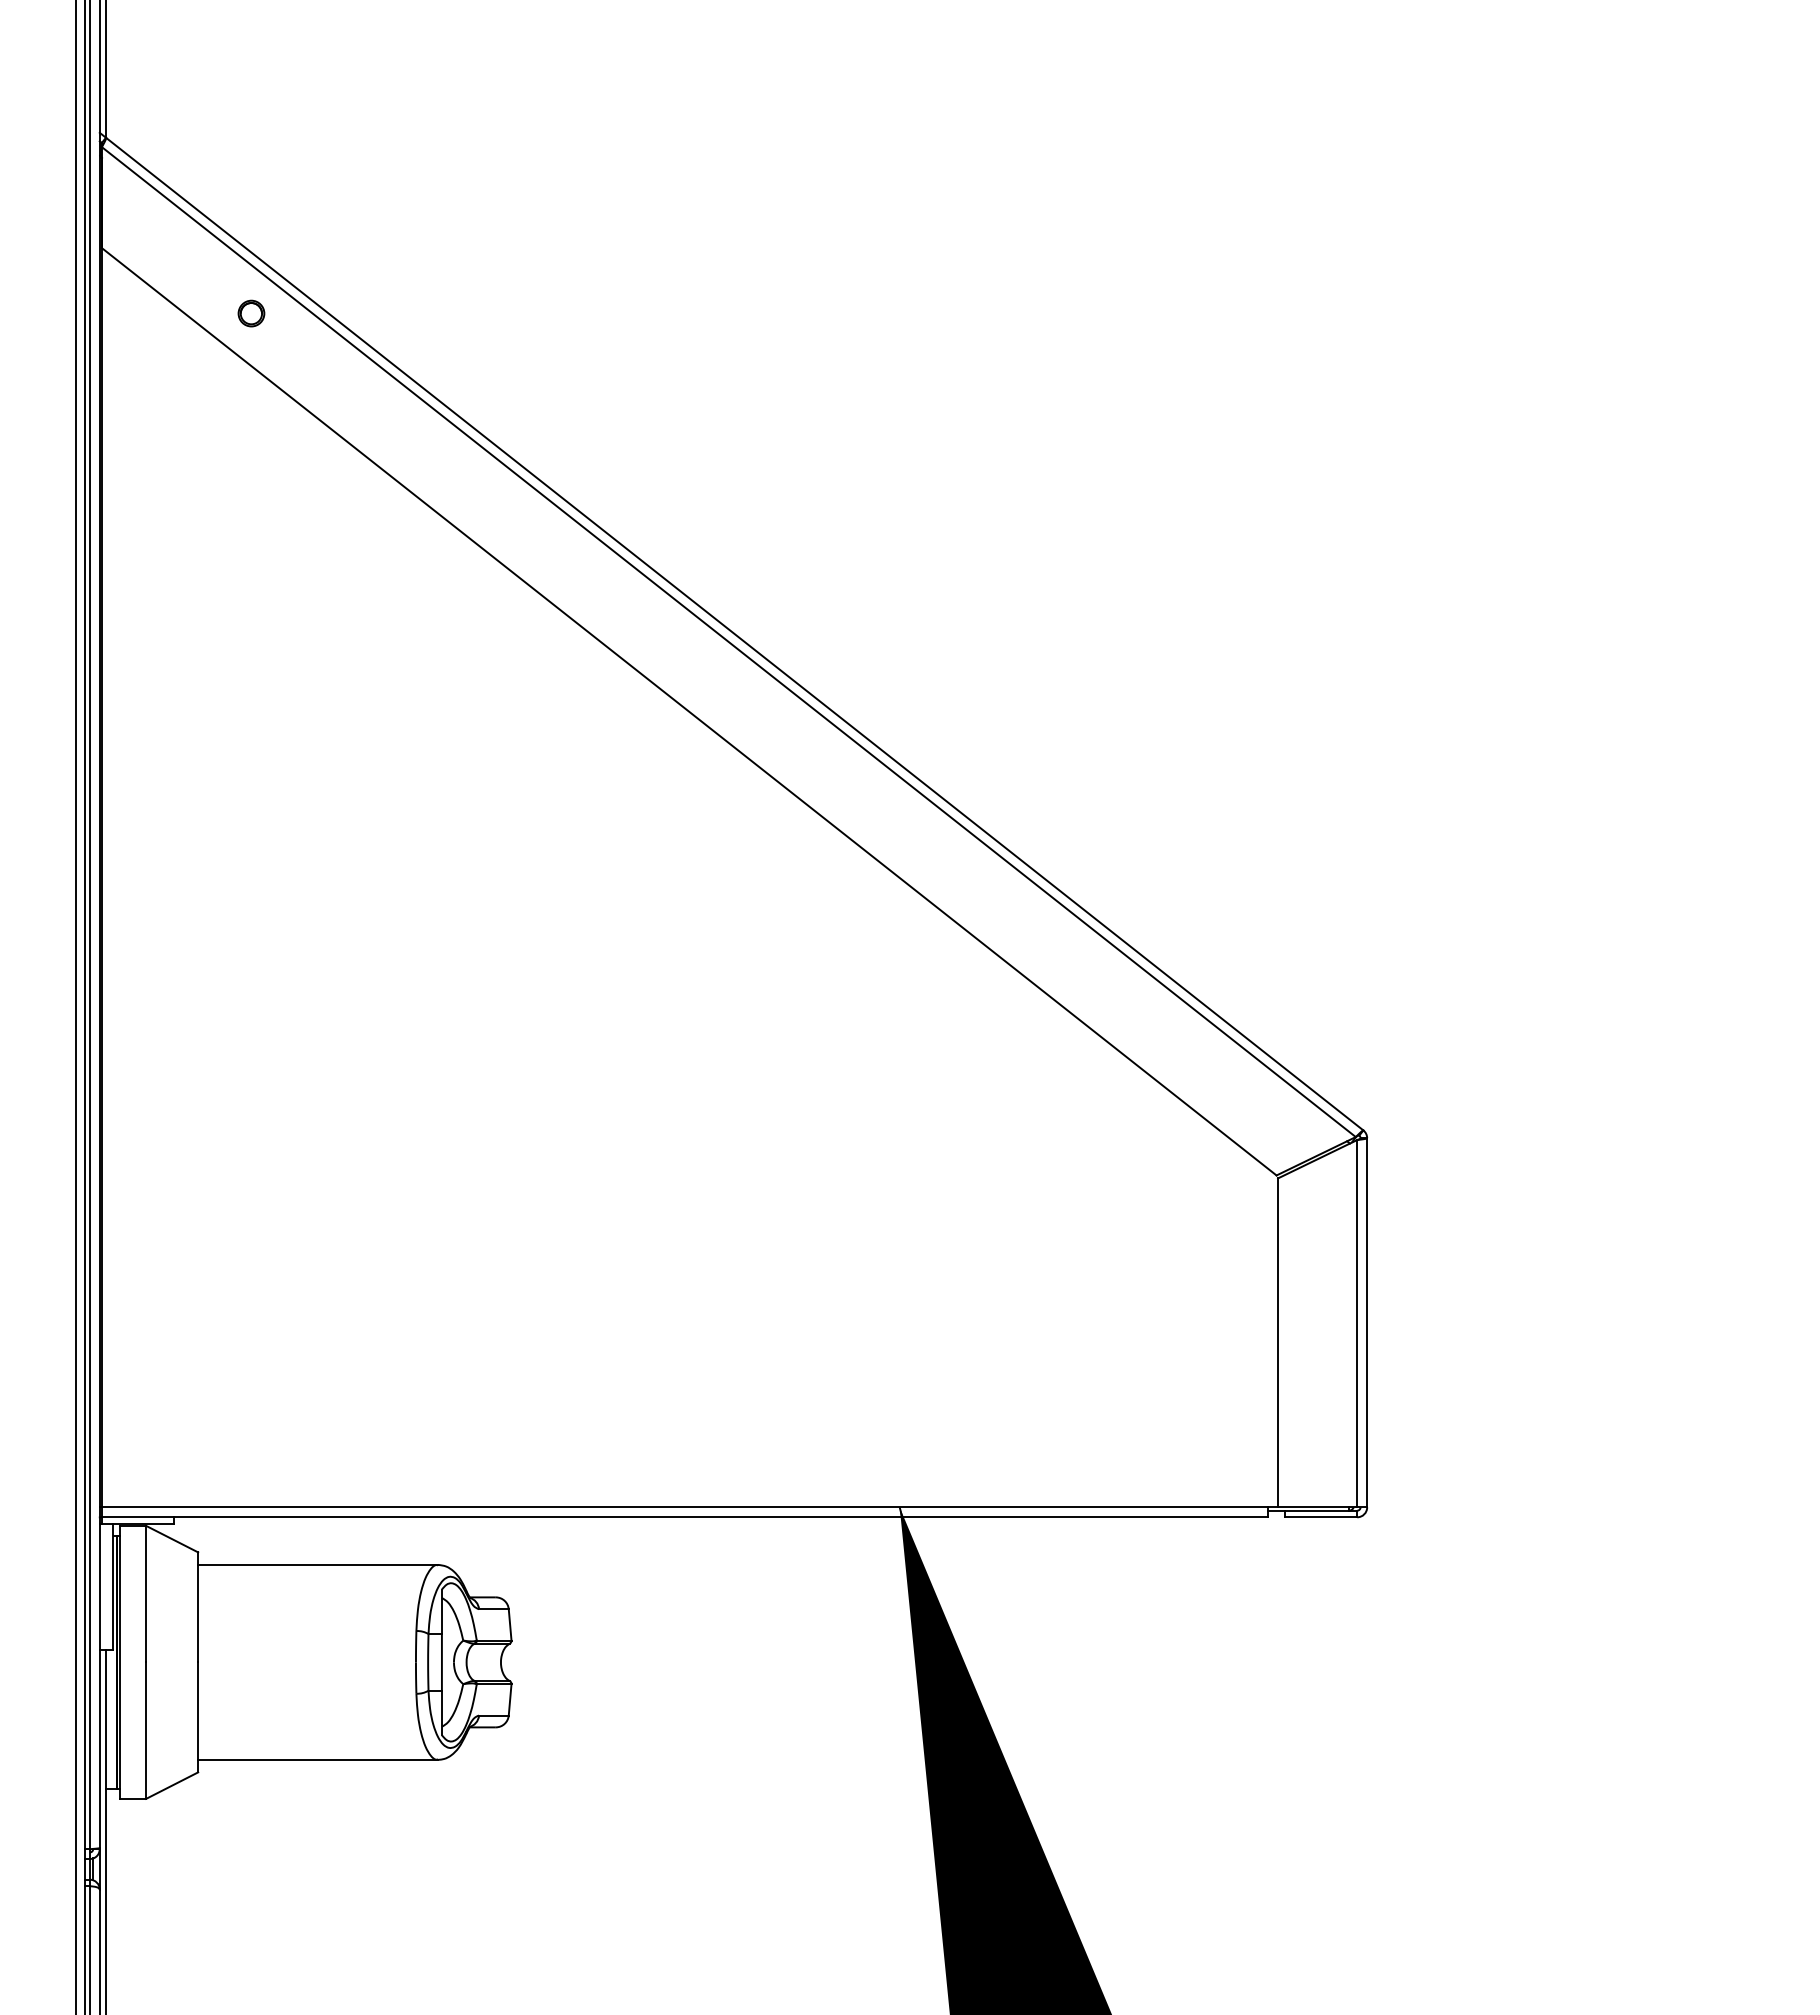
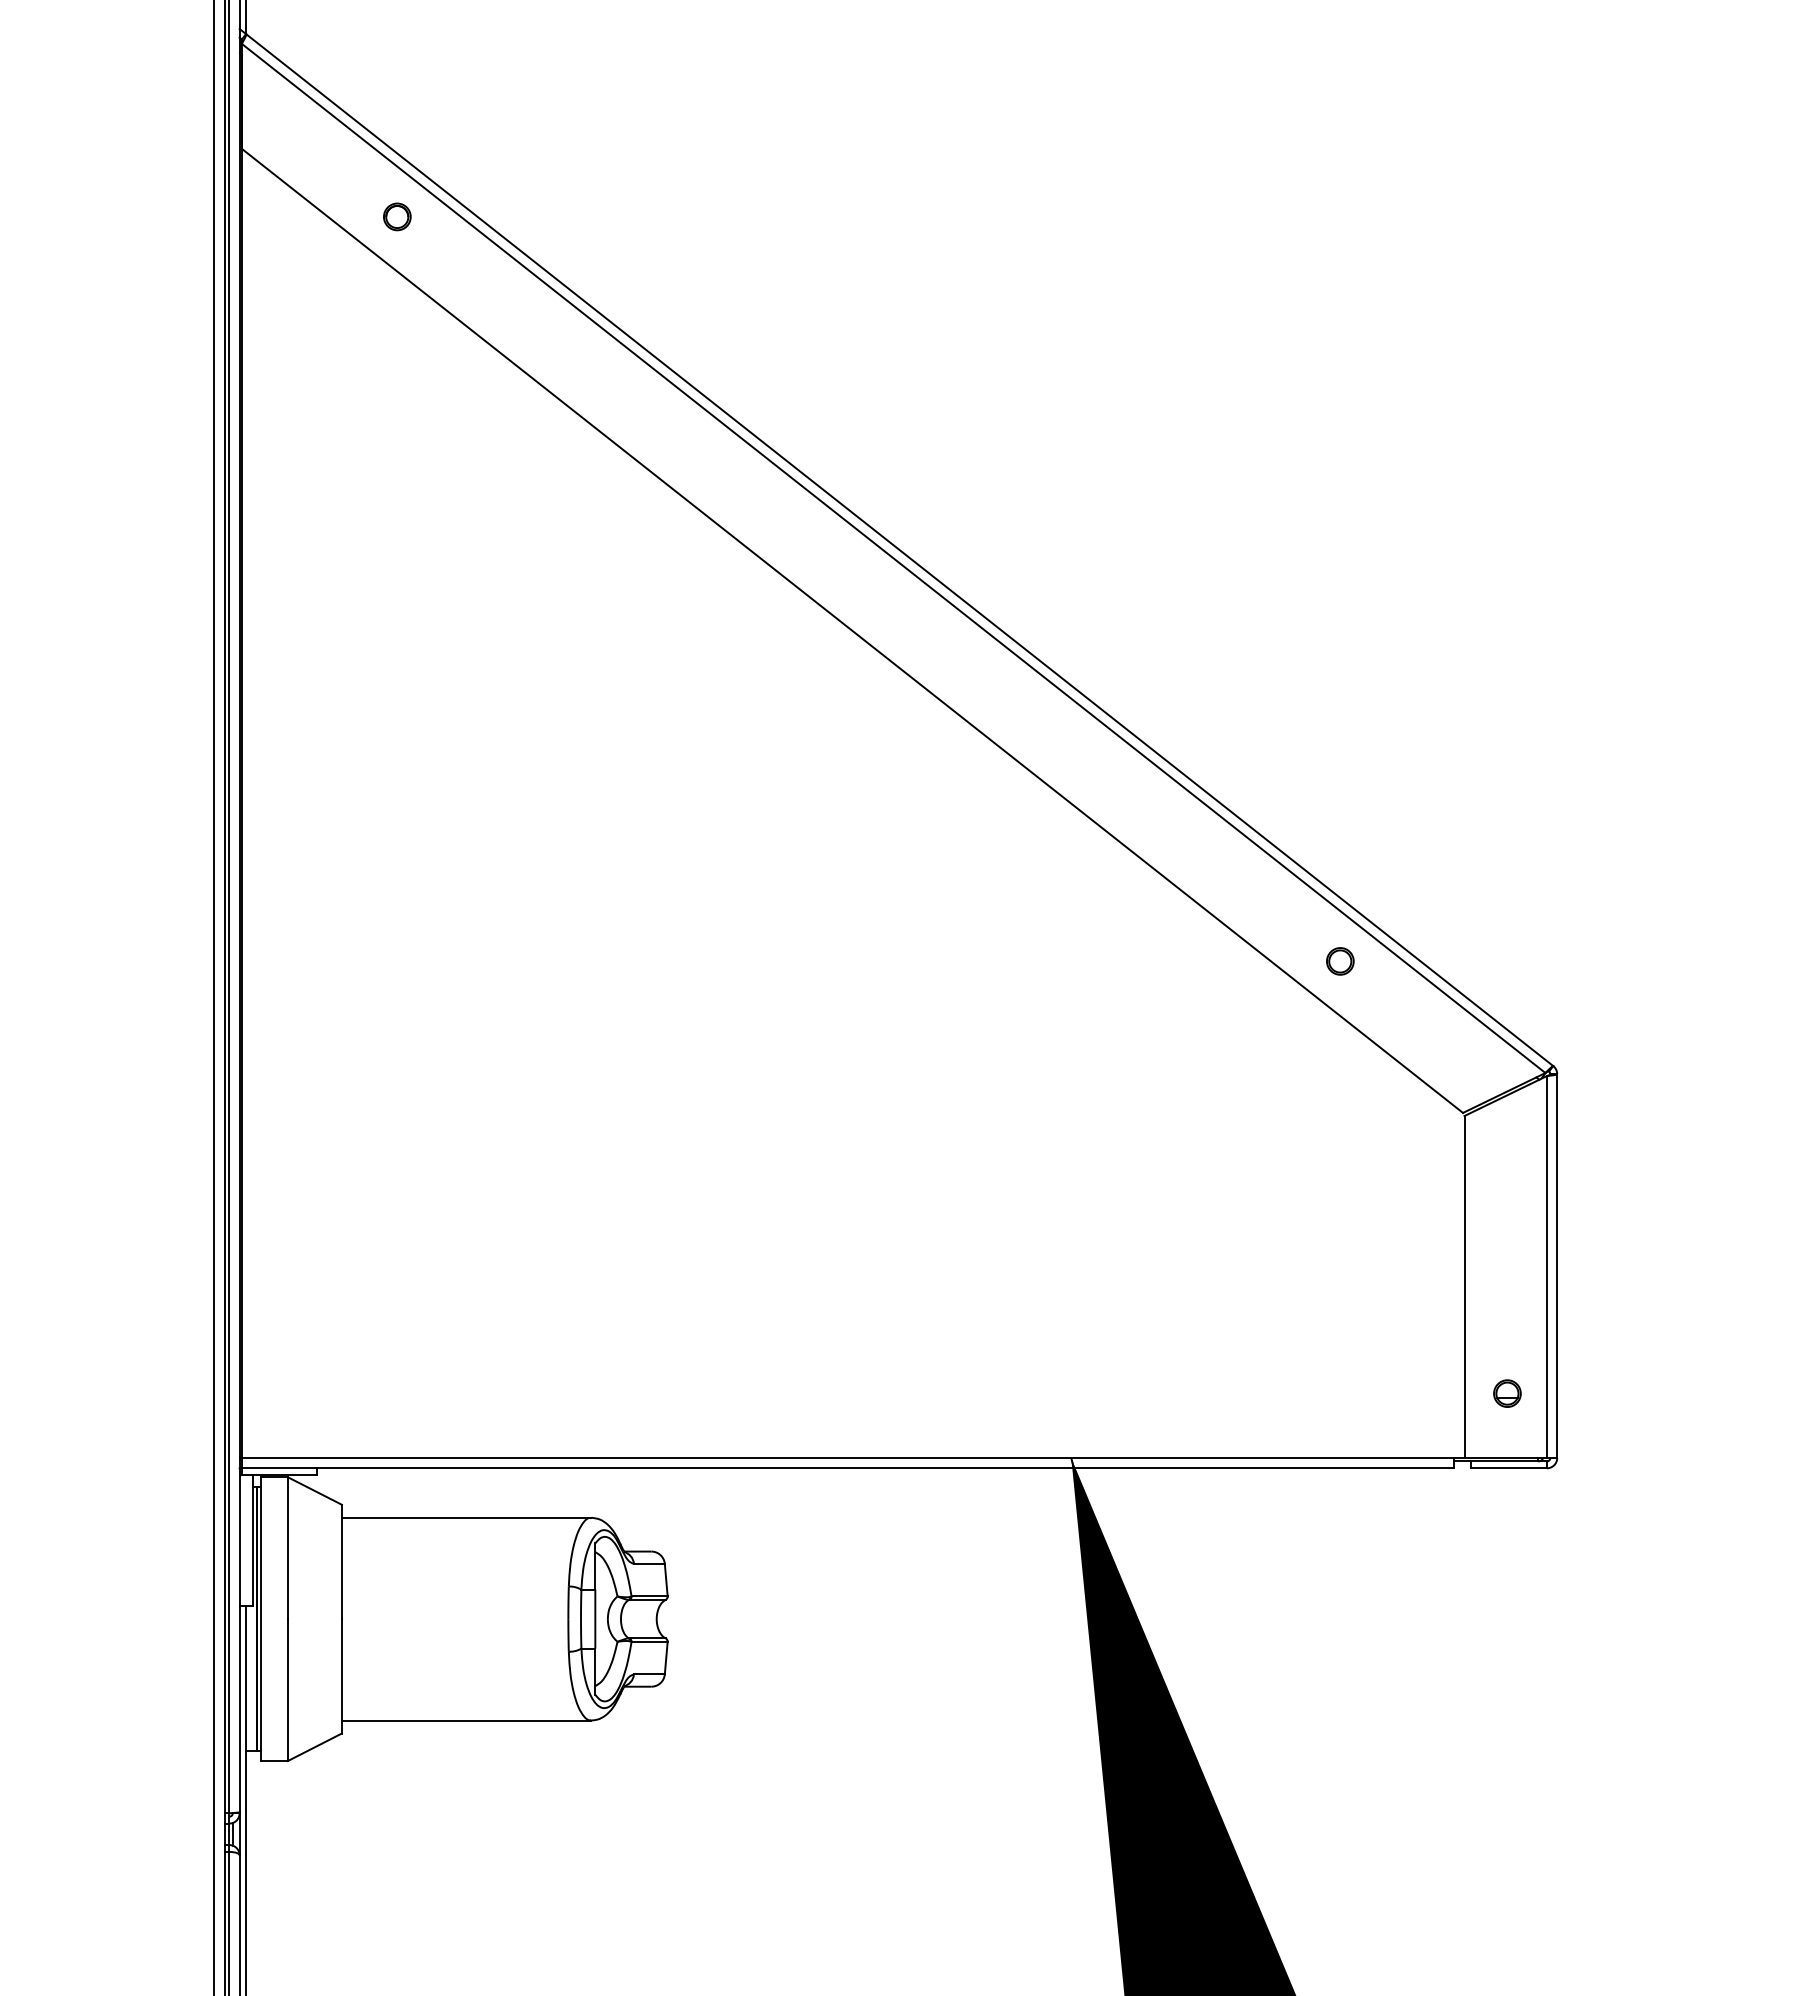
part: (1158, 1029) -> (1340, 961), added
part: (1319, 1445) -> (1507, 1393), added

